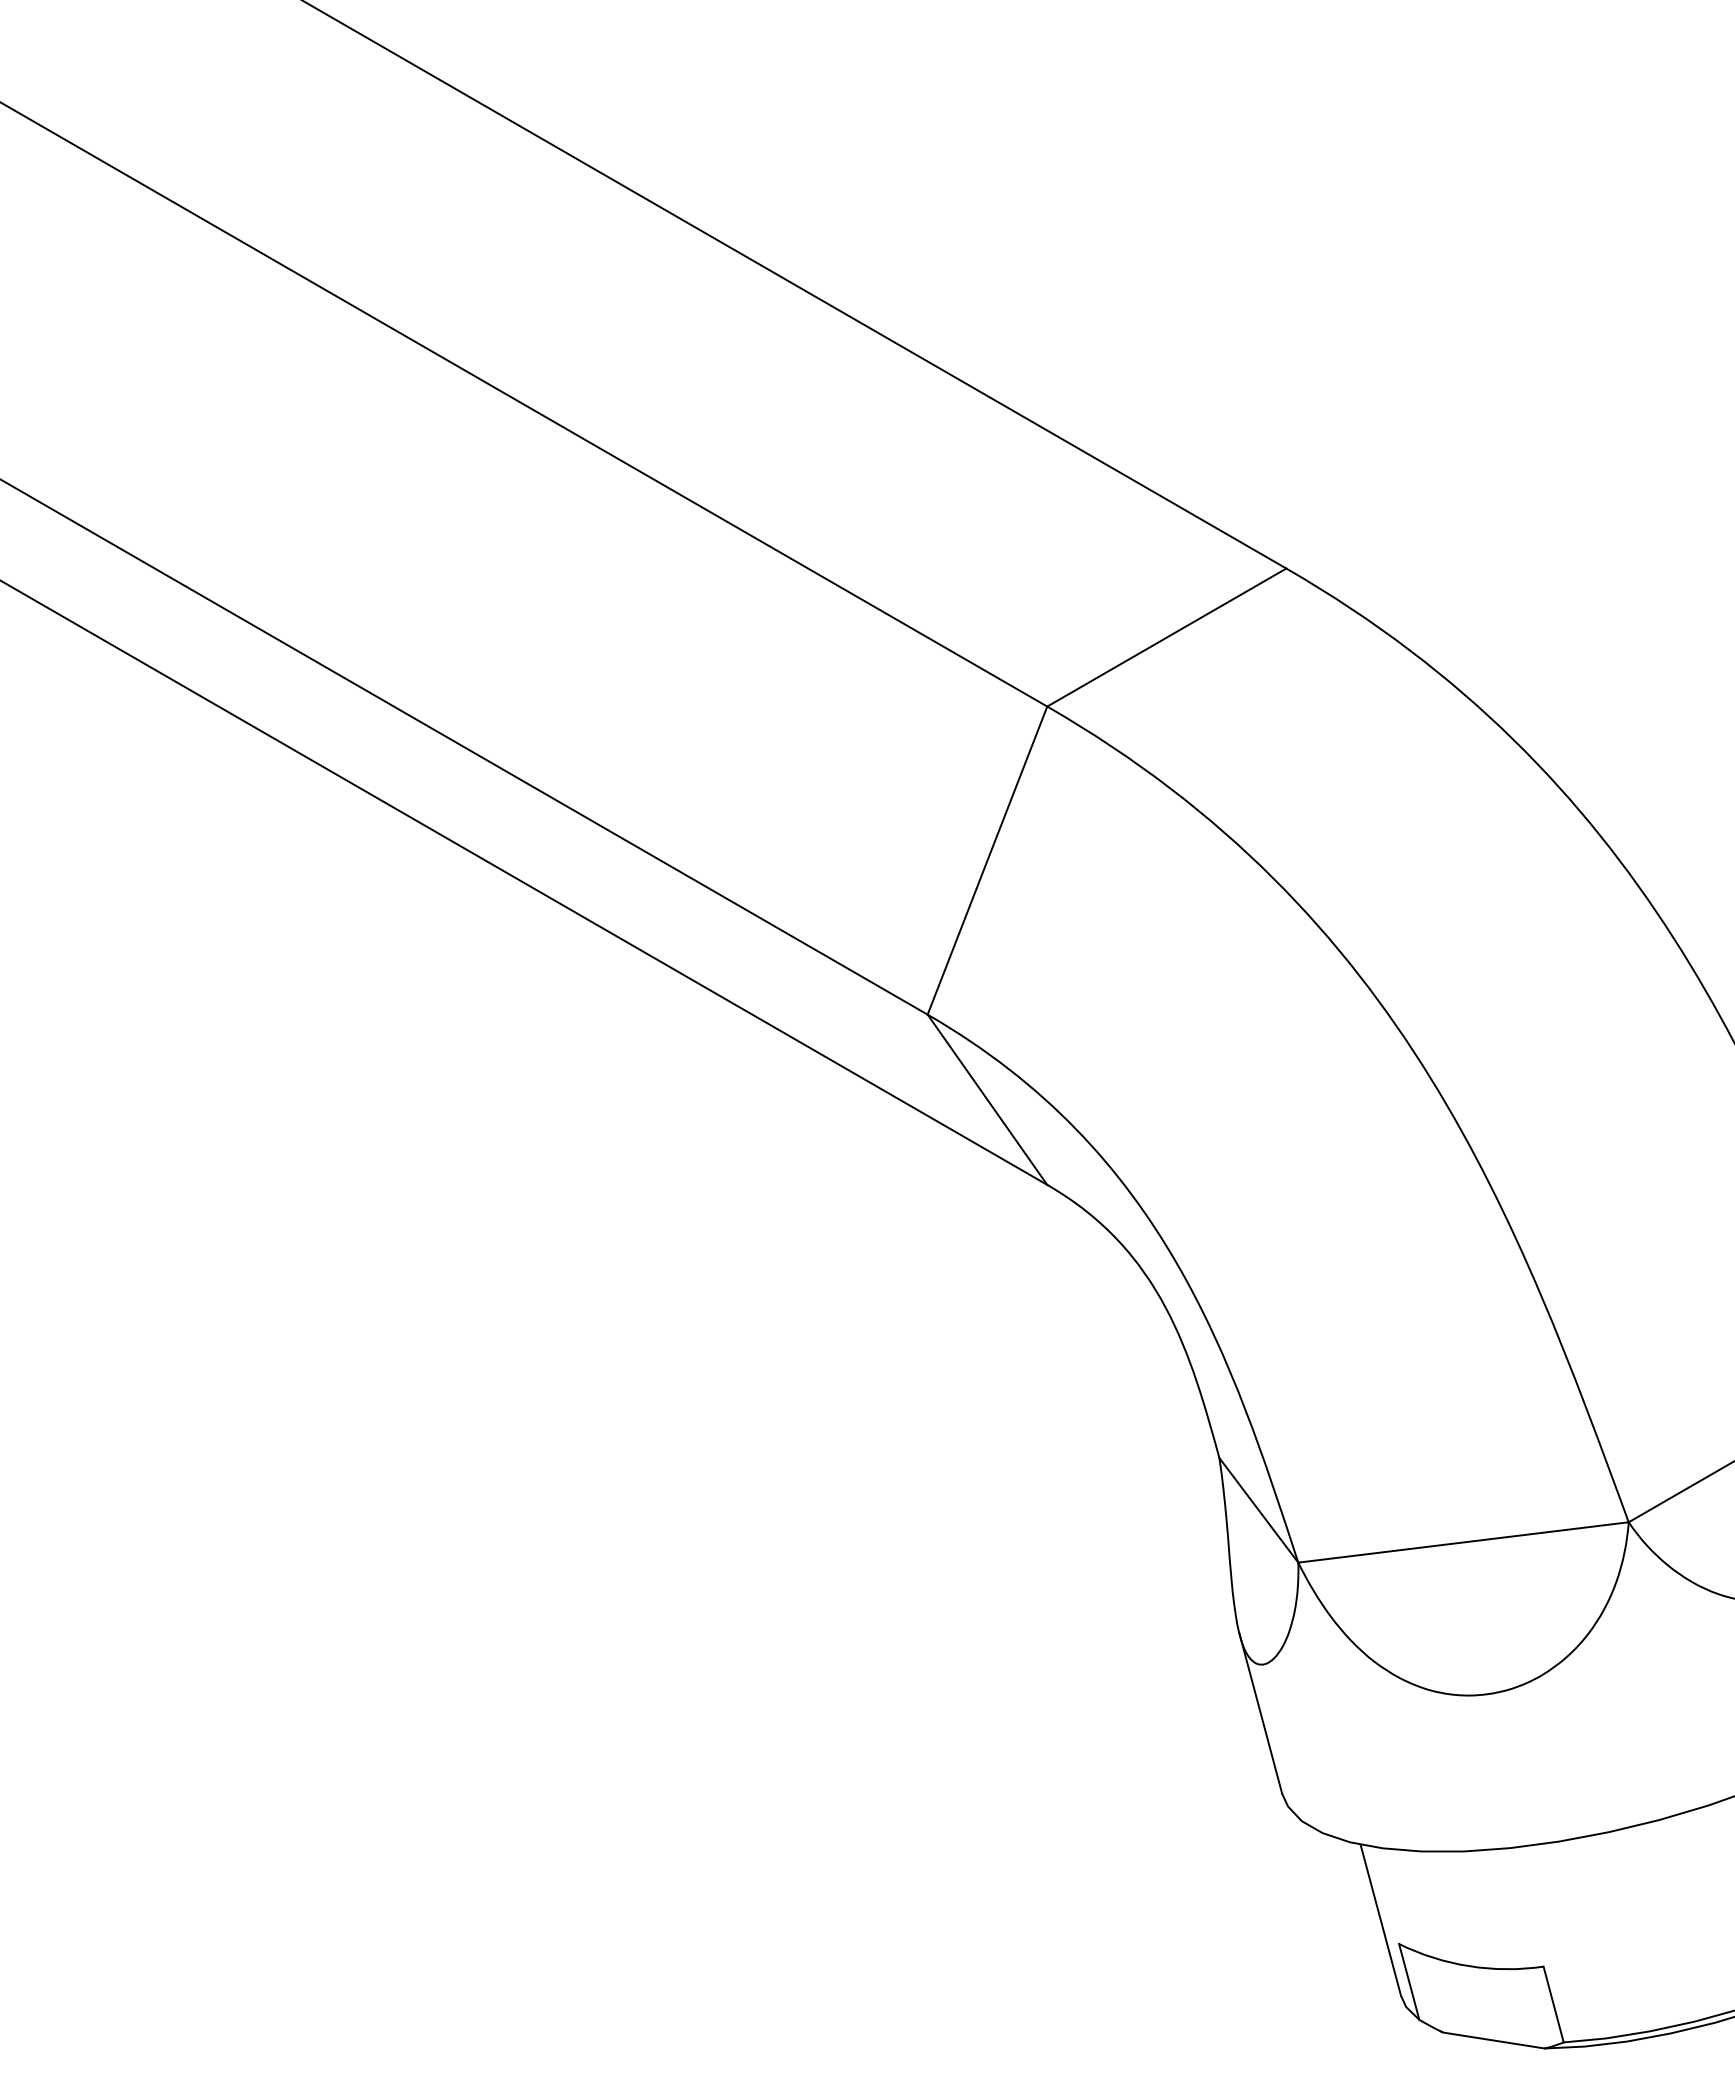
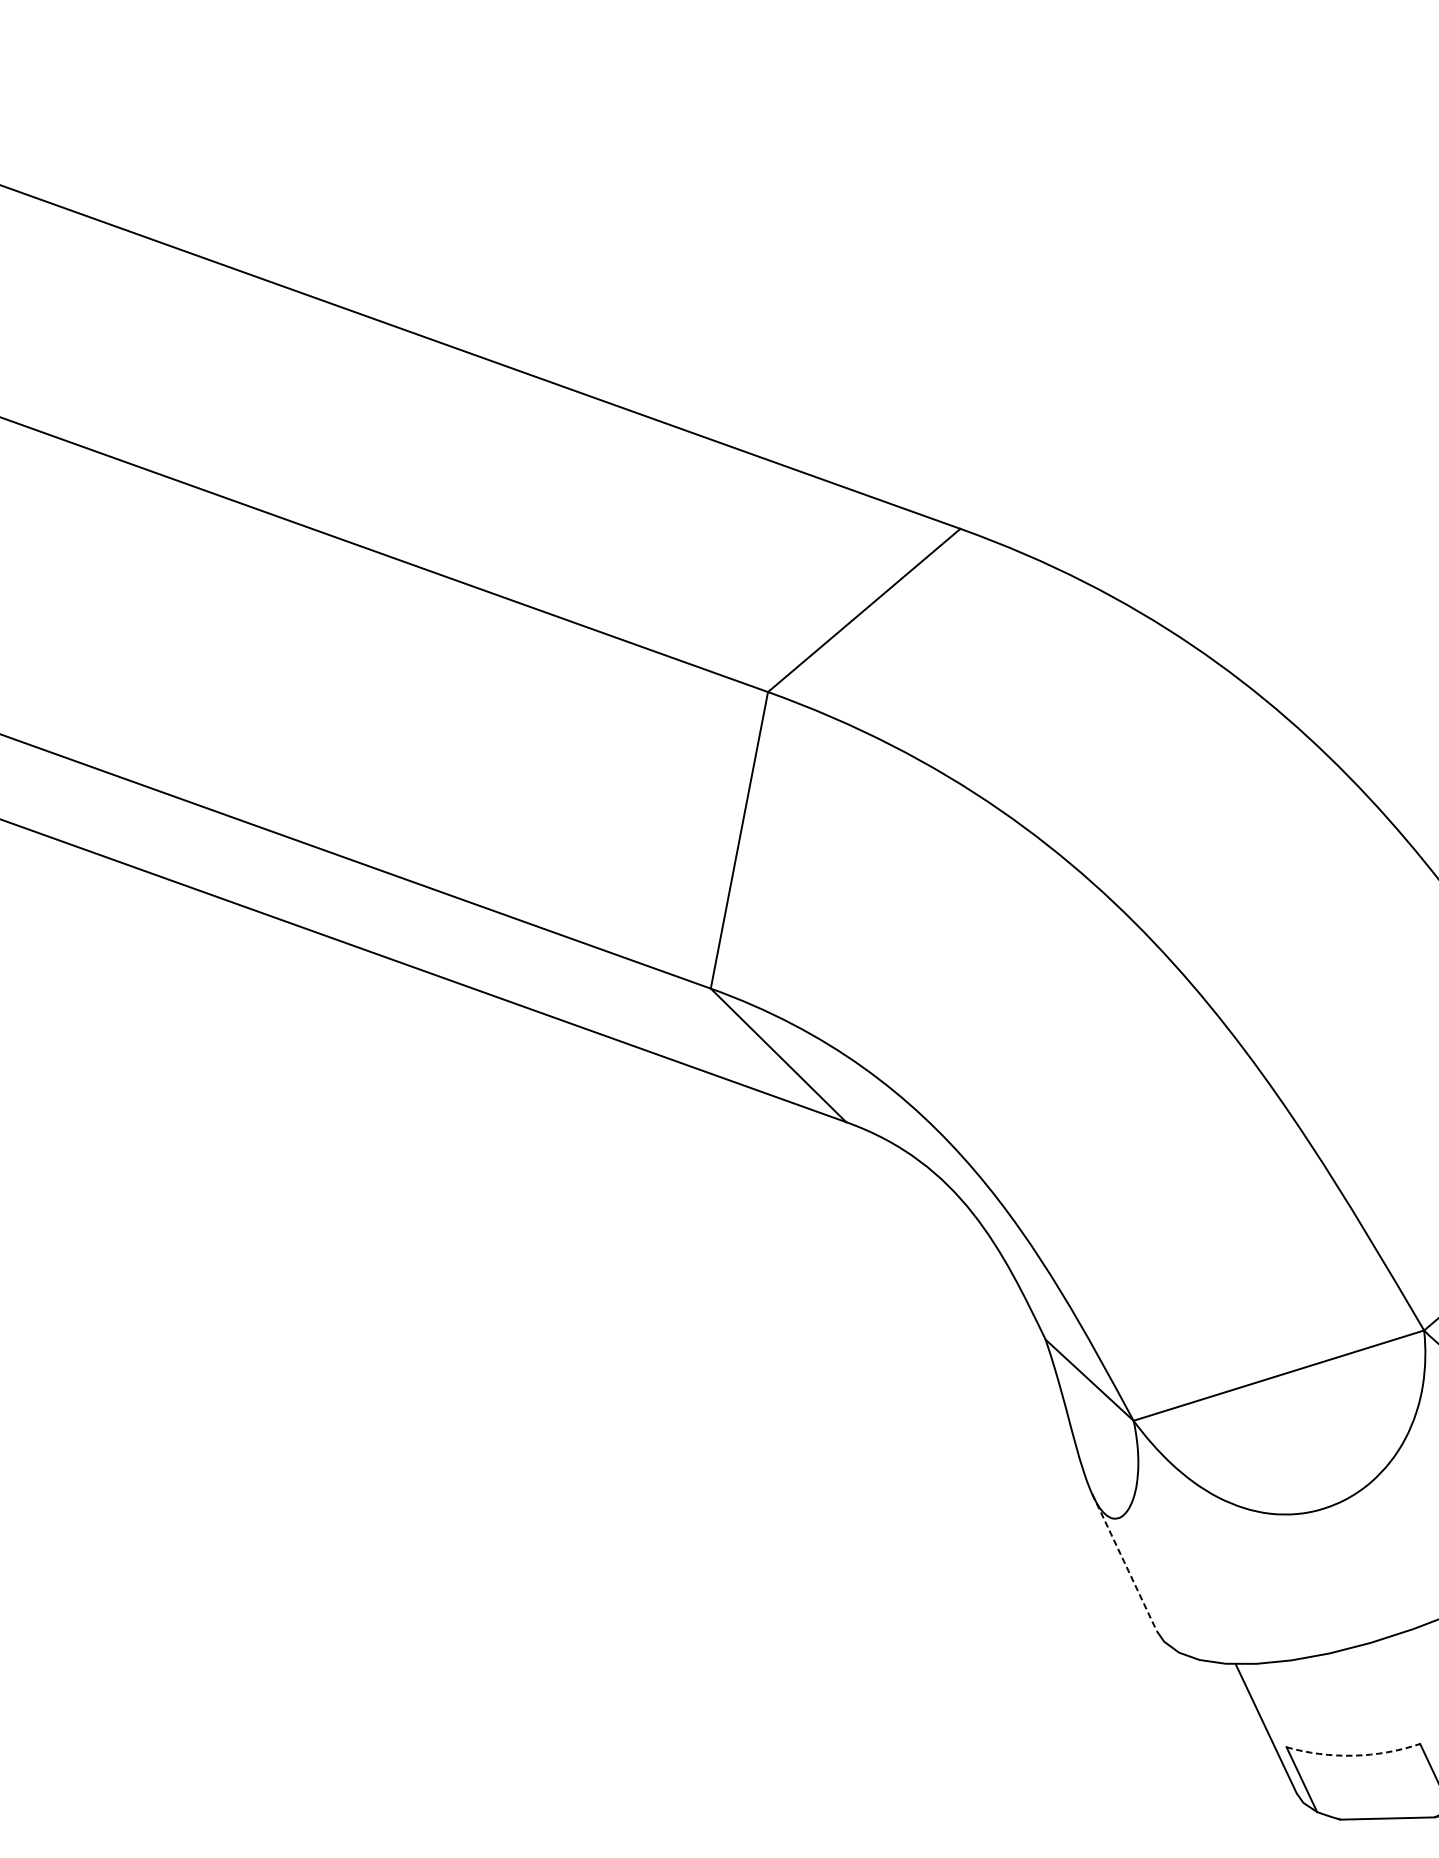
line: (1260, 1713) -> (1124, 1562), solid -> dashed
arc: (1469, 1966) -> (1353, 1755), solid -> dashed

